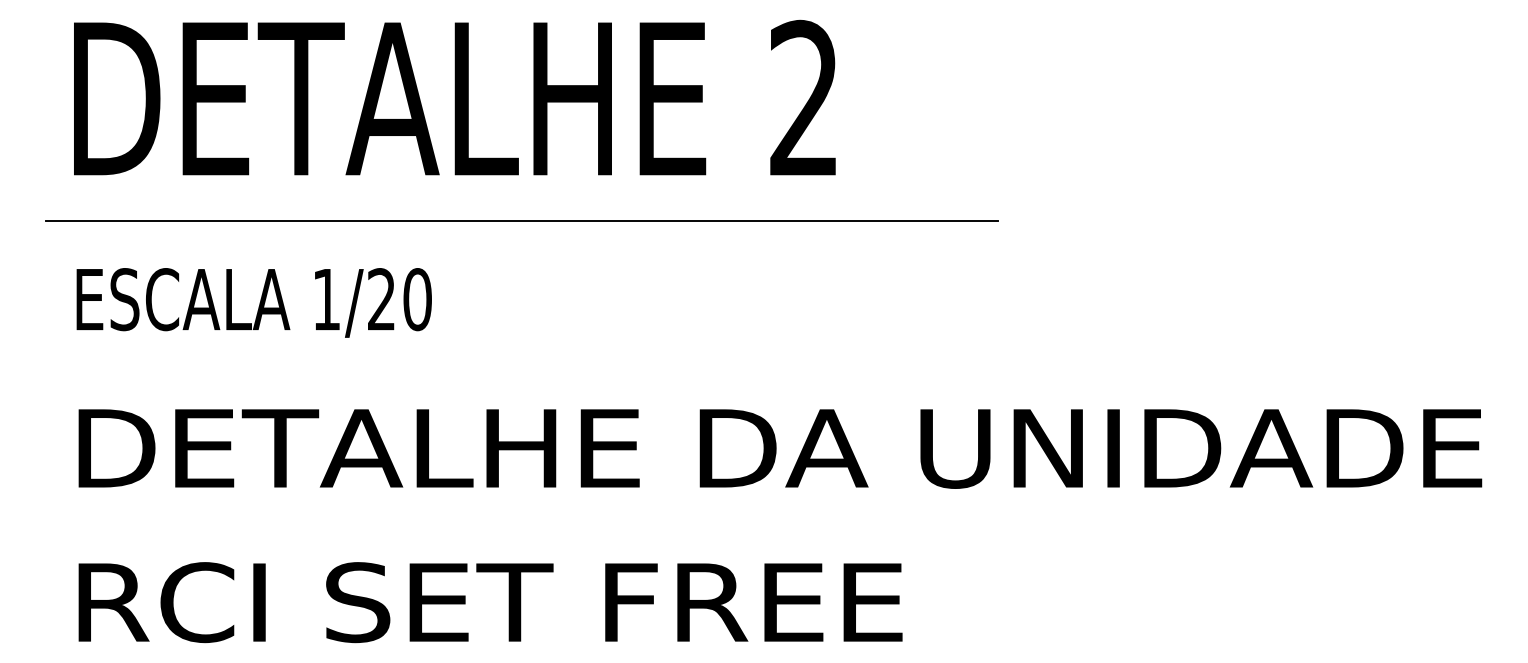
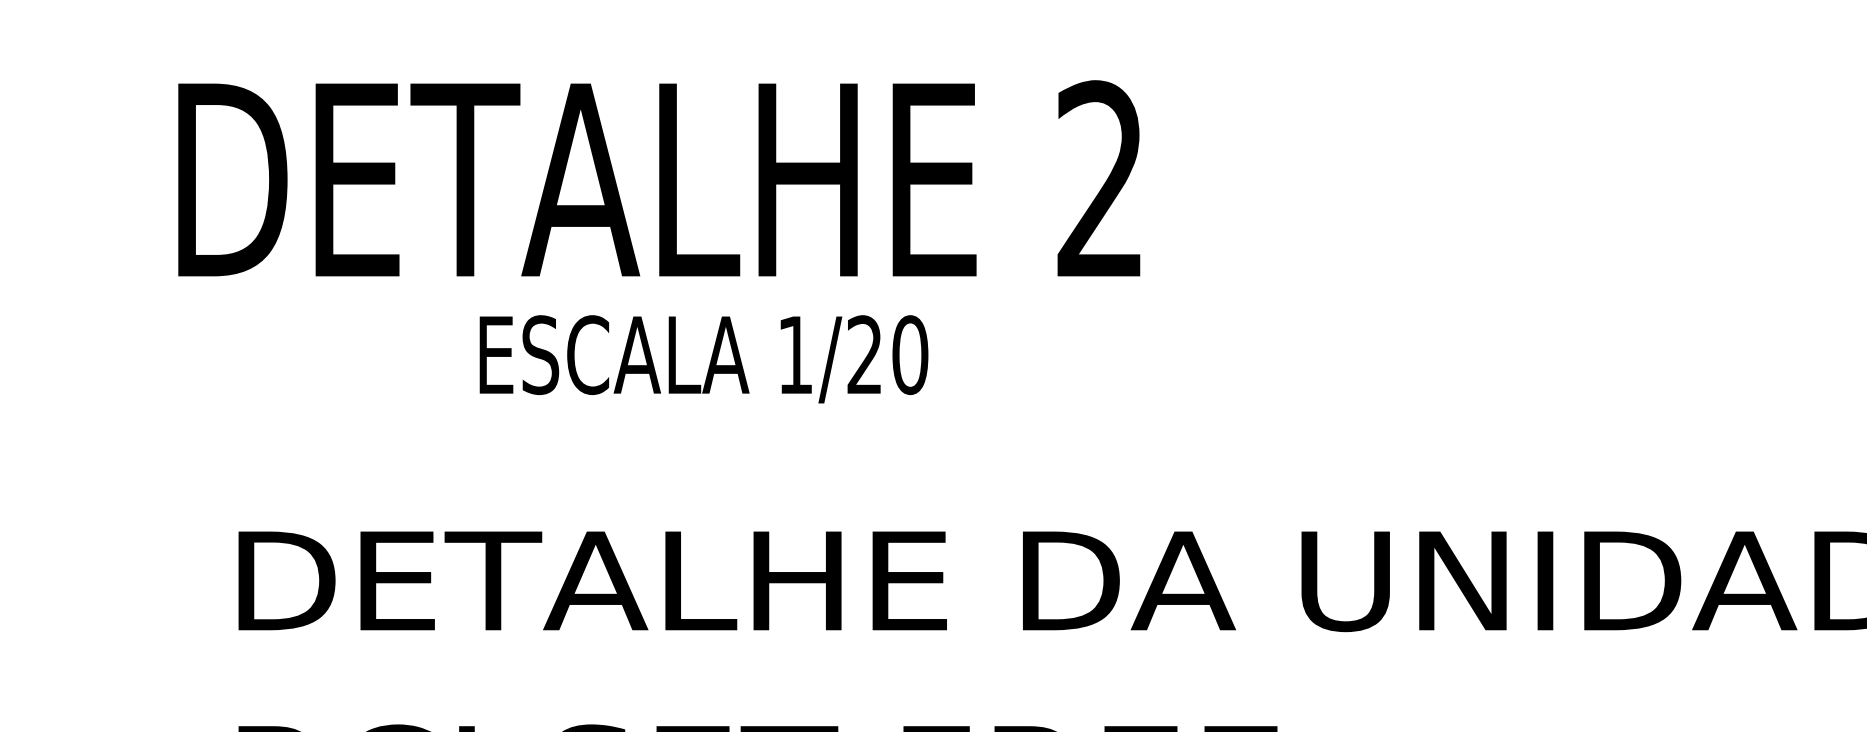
text: (454, 97) -> (658, 178), moved
line: (521, 221) -> (797, 294), removed
text: (253, 302) -> (703, 358), moved

